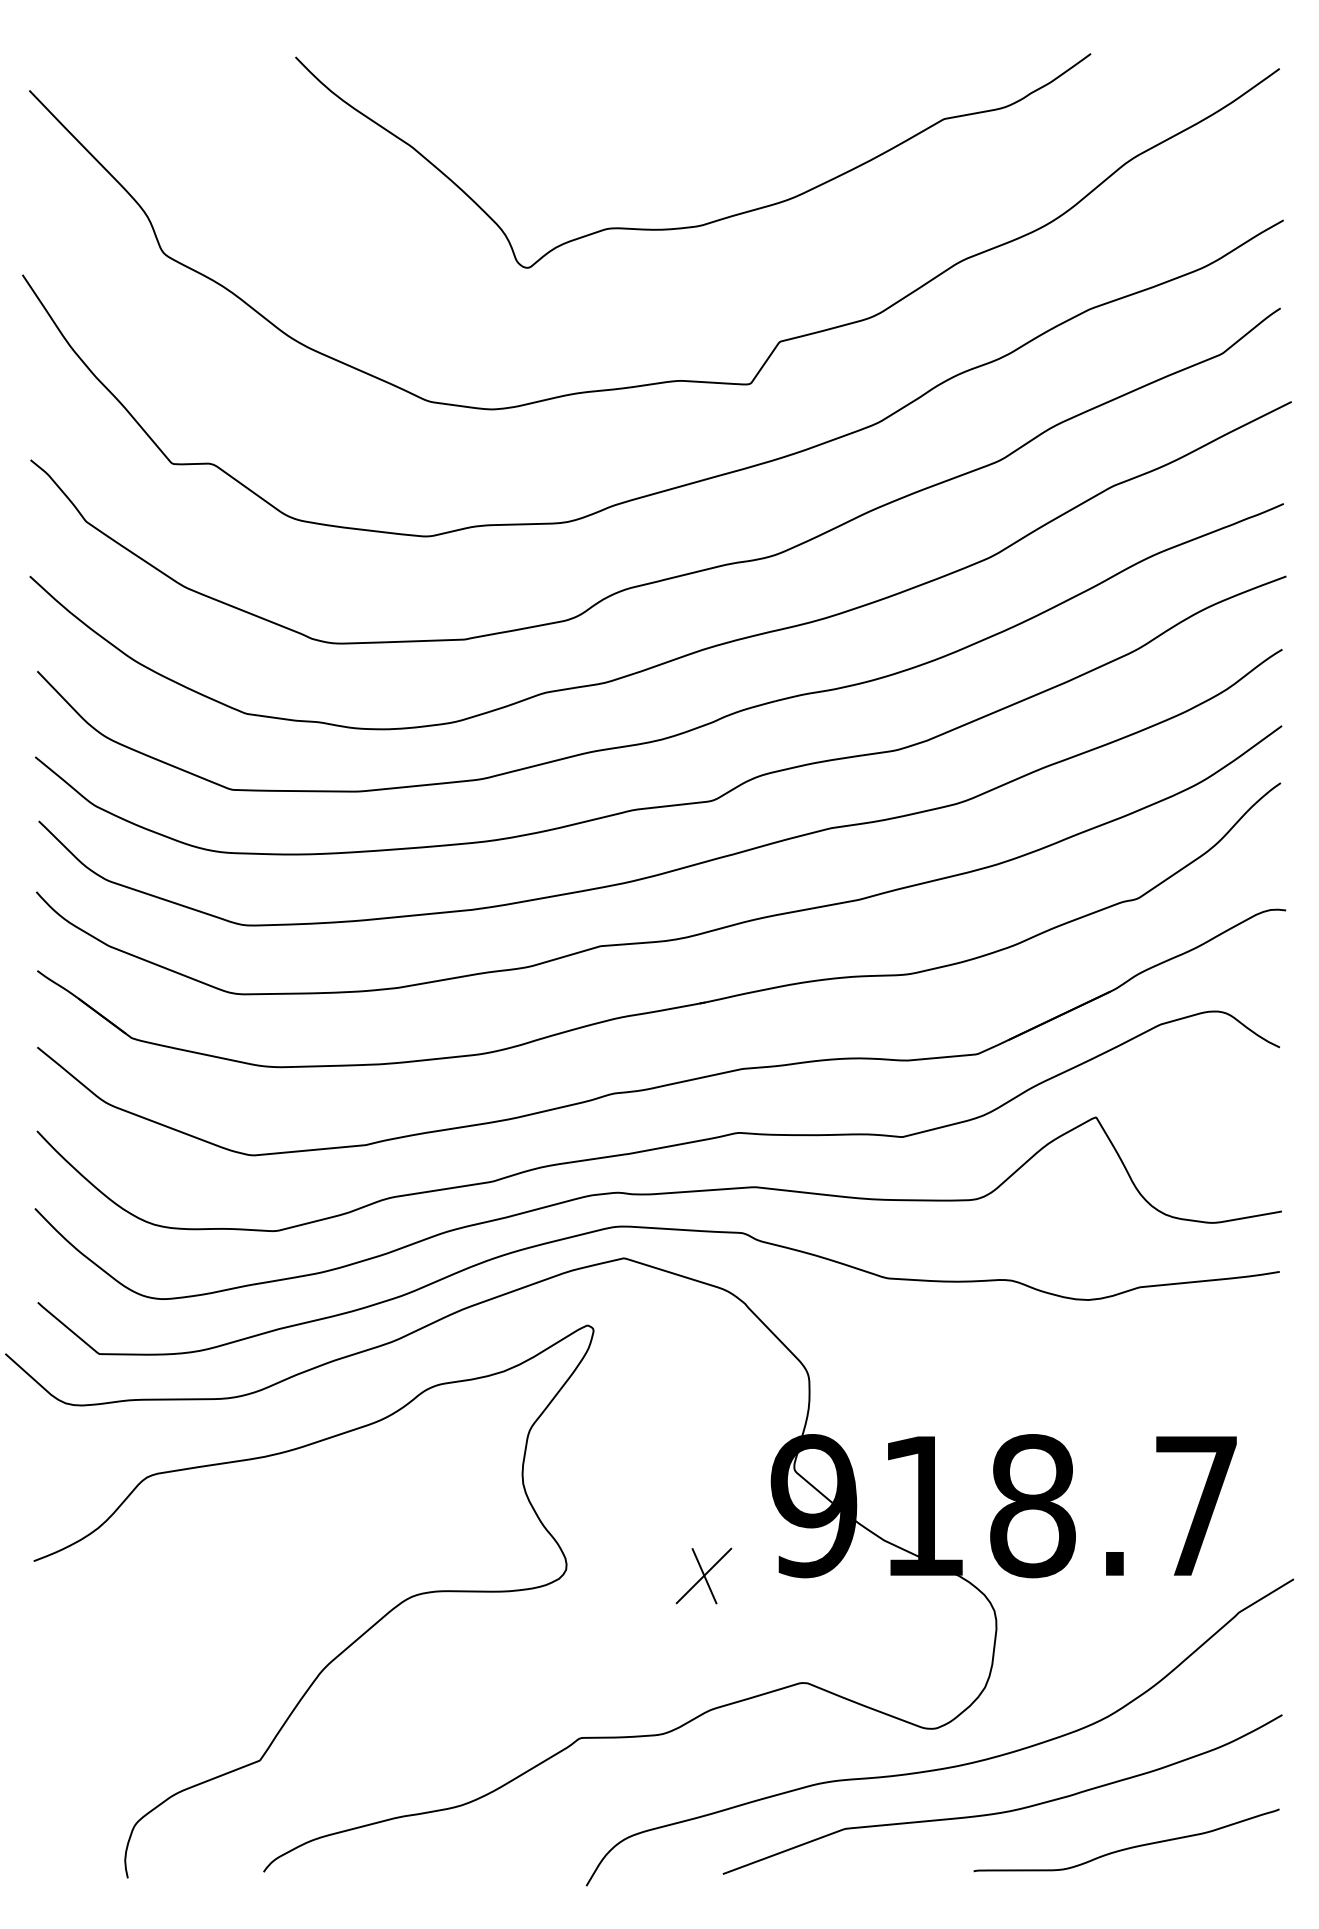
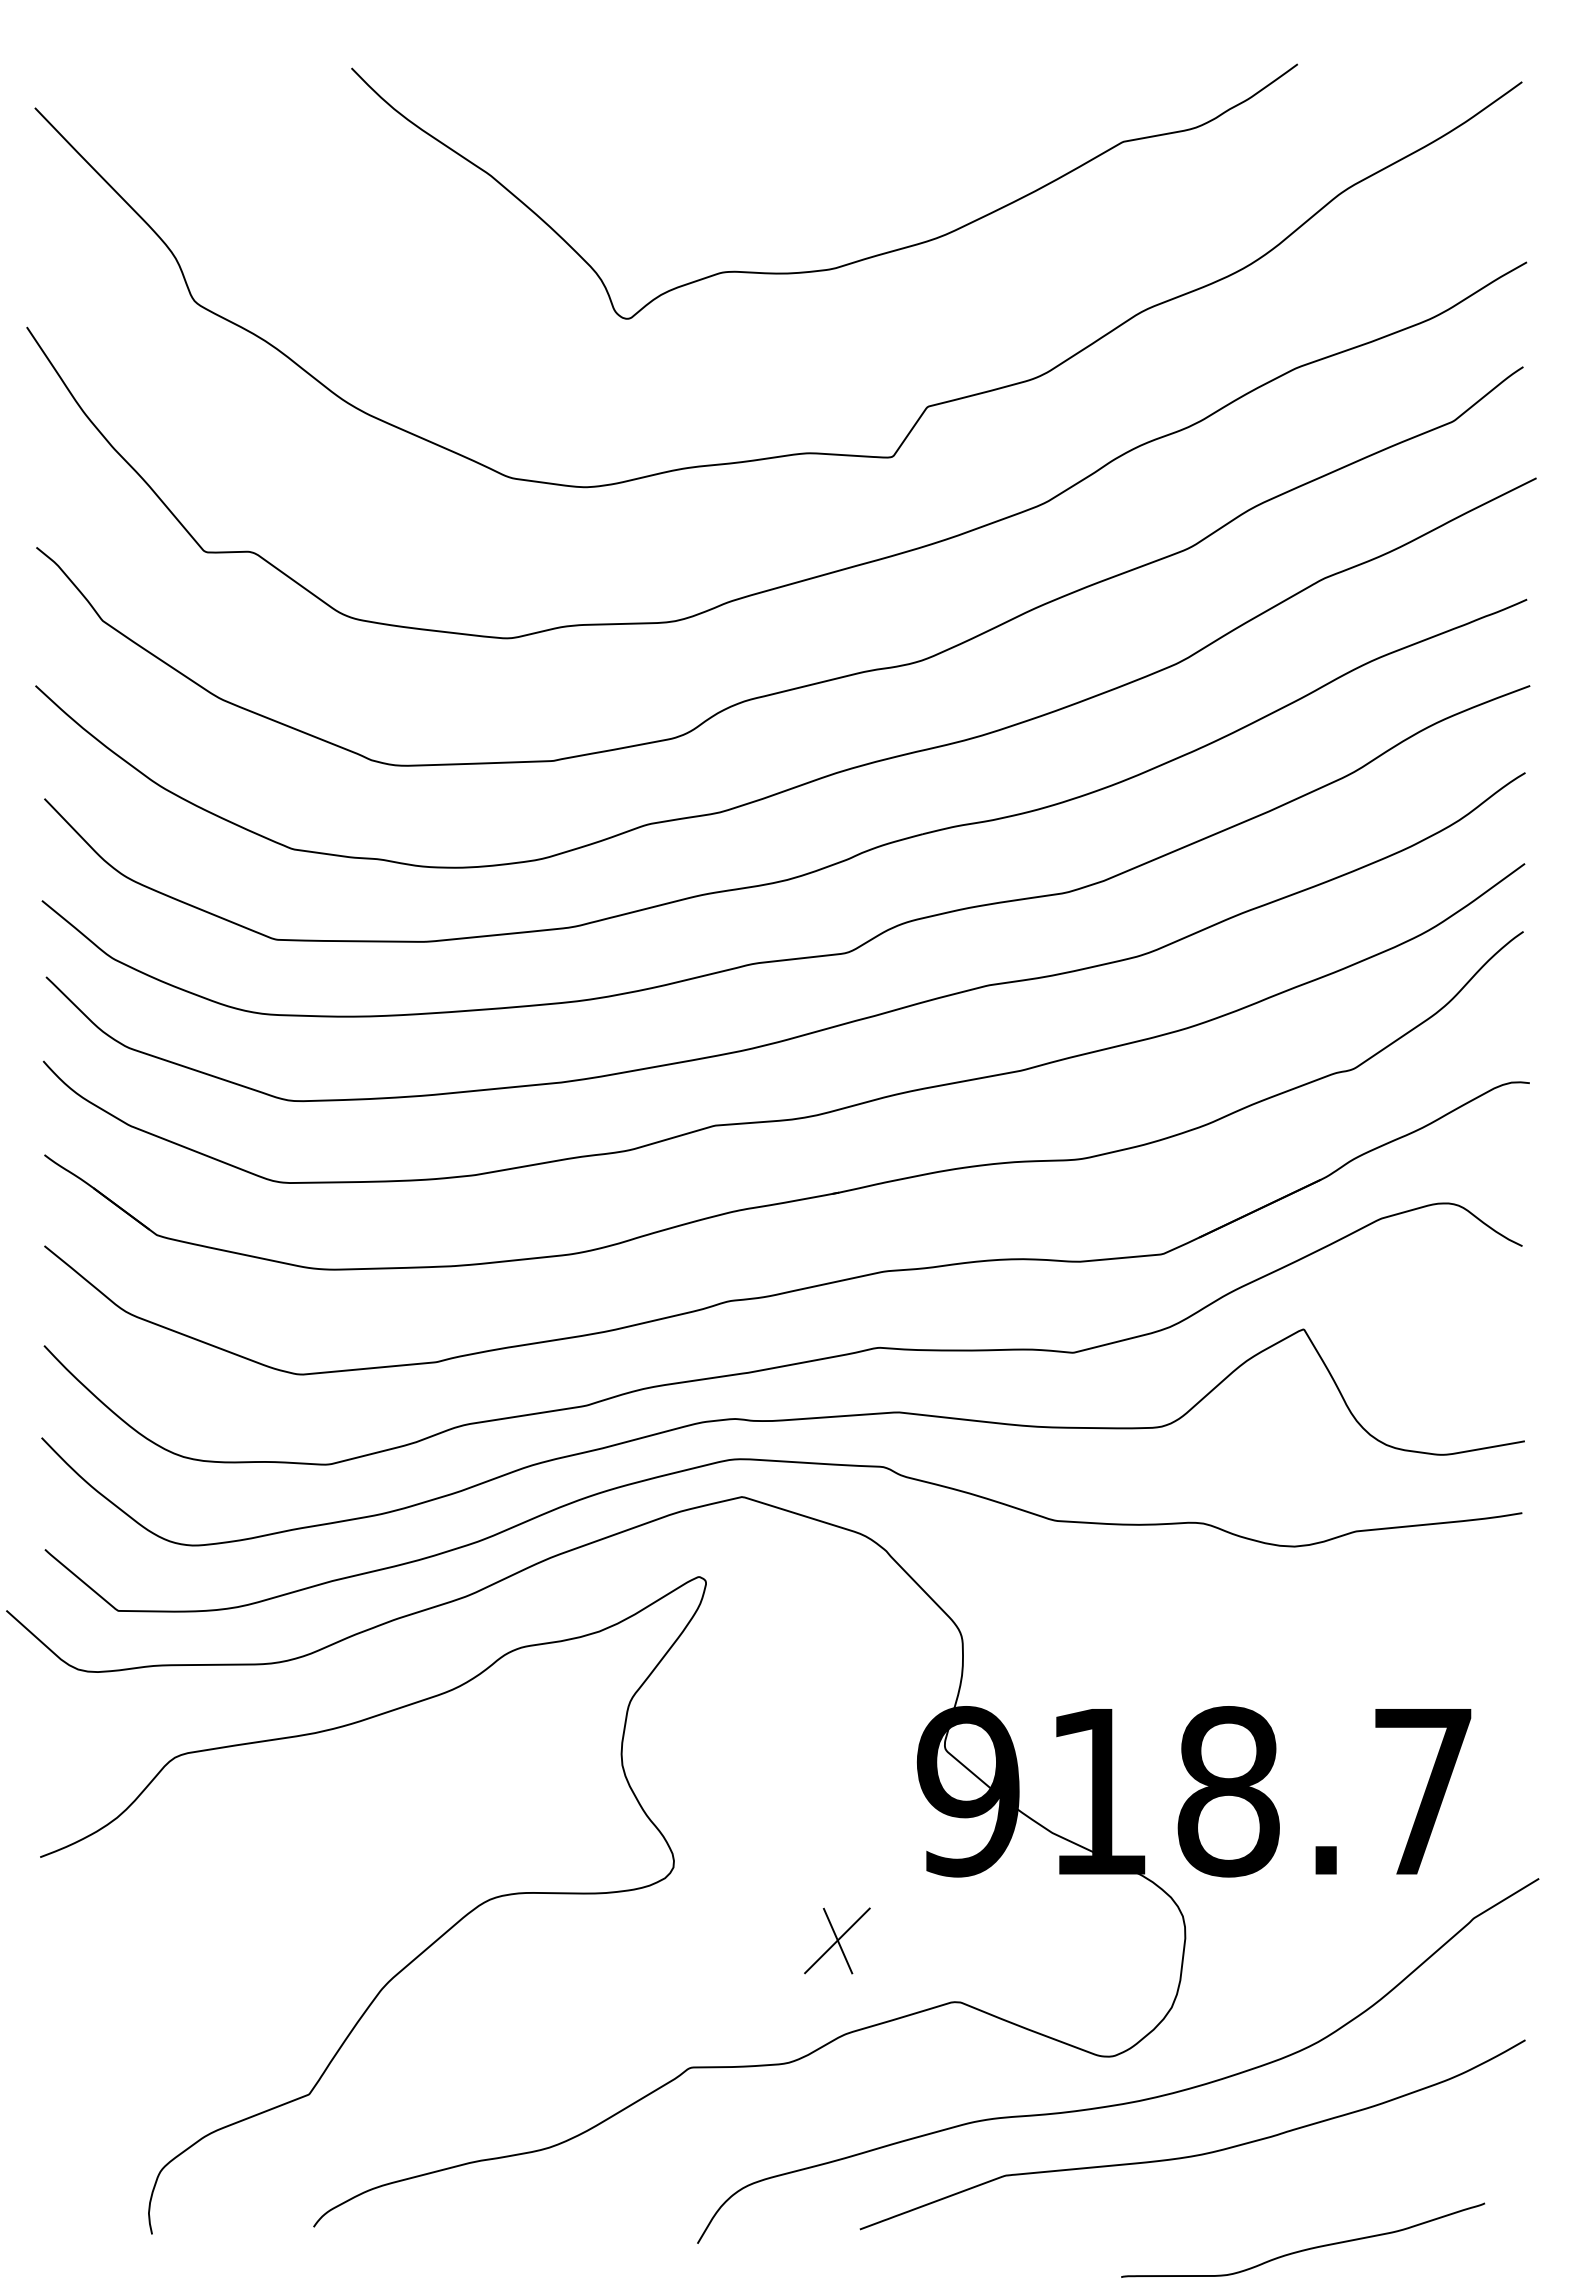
part: (704, 1575) -> (837, 1940), moved
curve: (1129, 1847) -> (1306, 2248), moved

